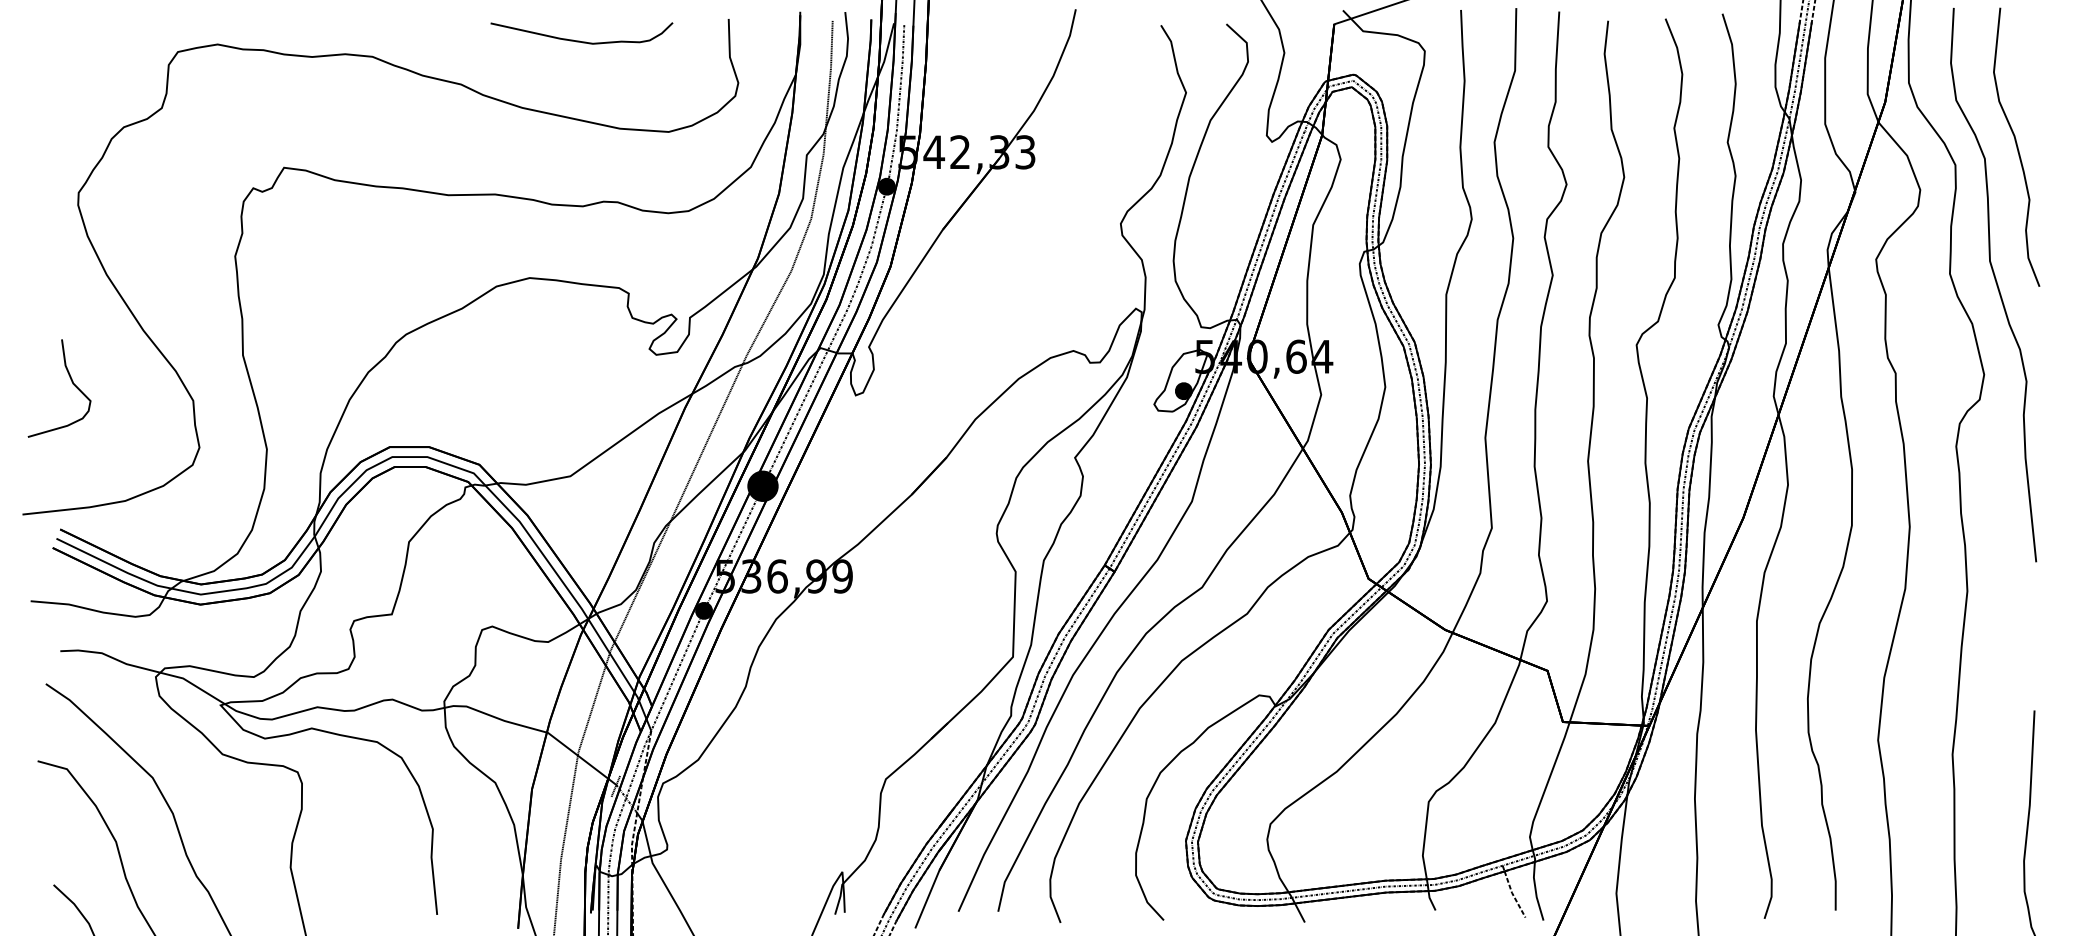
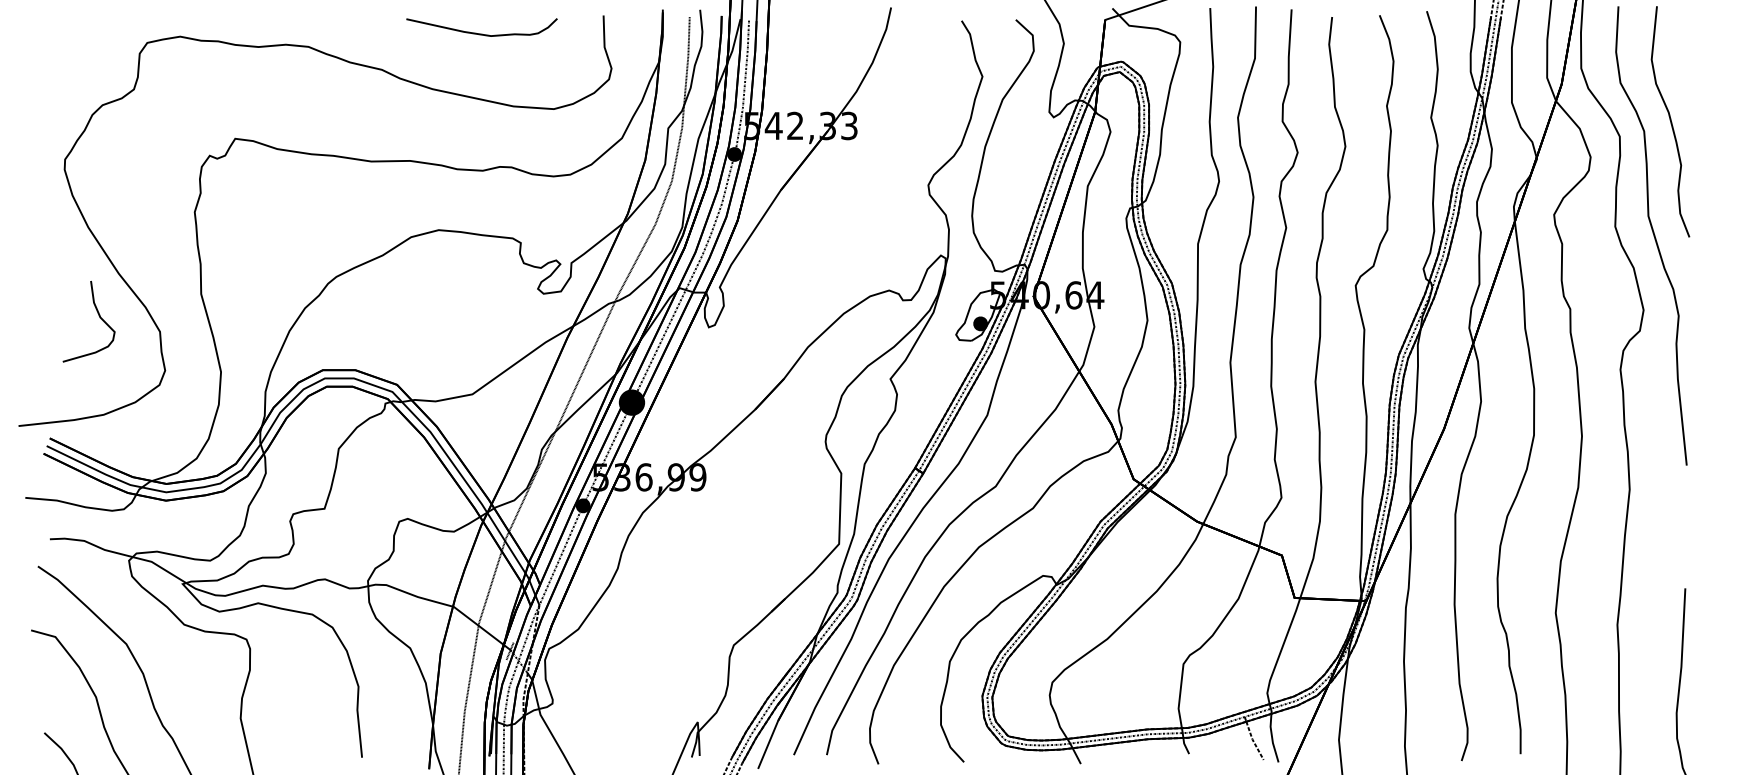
curve: (71, 382) -> (98, 316), moved

